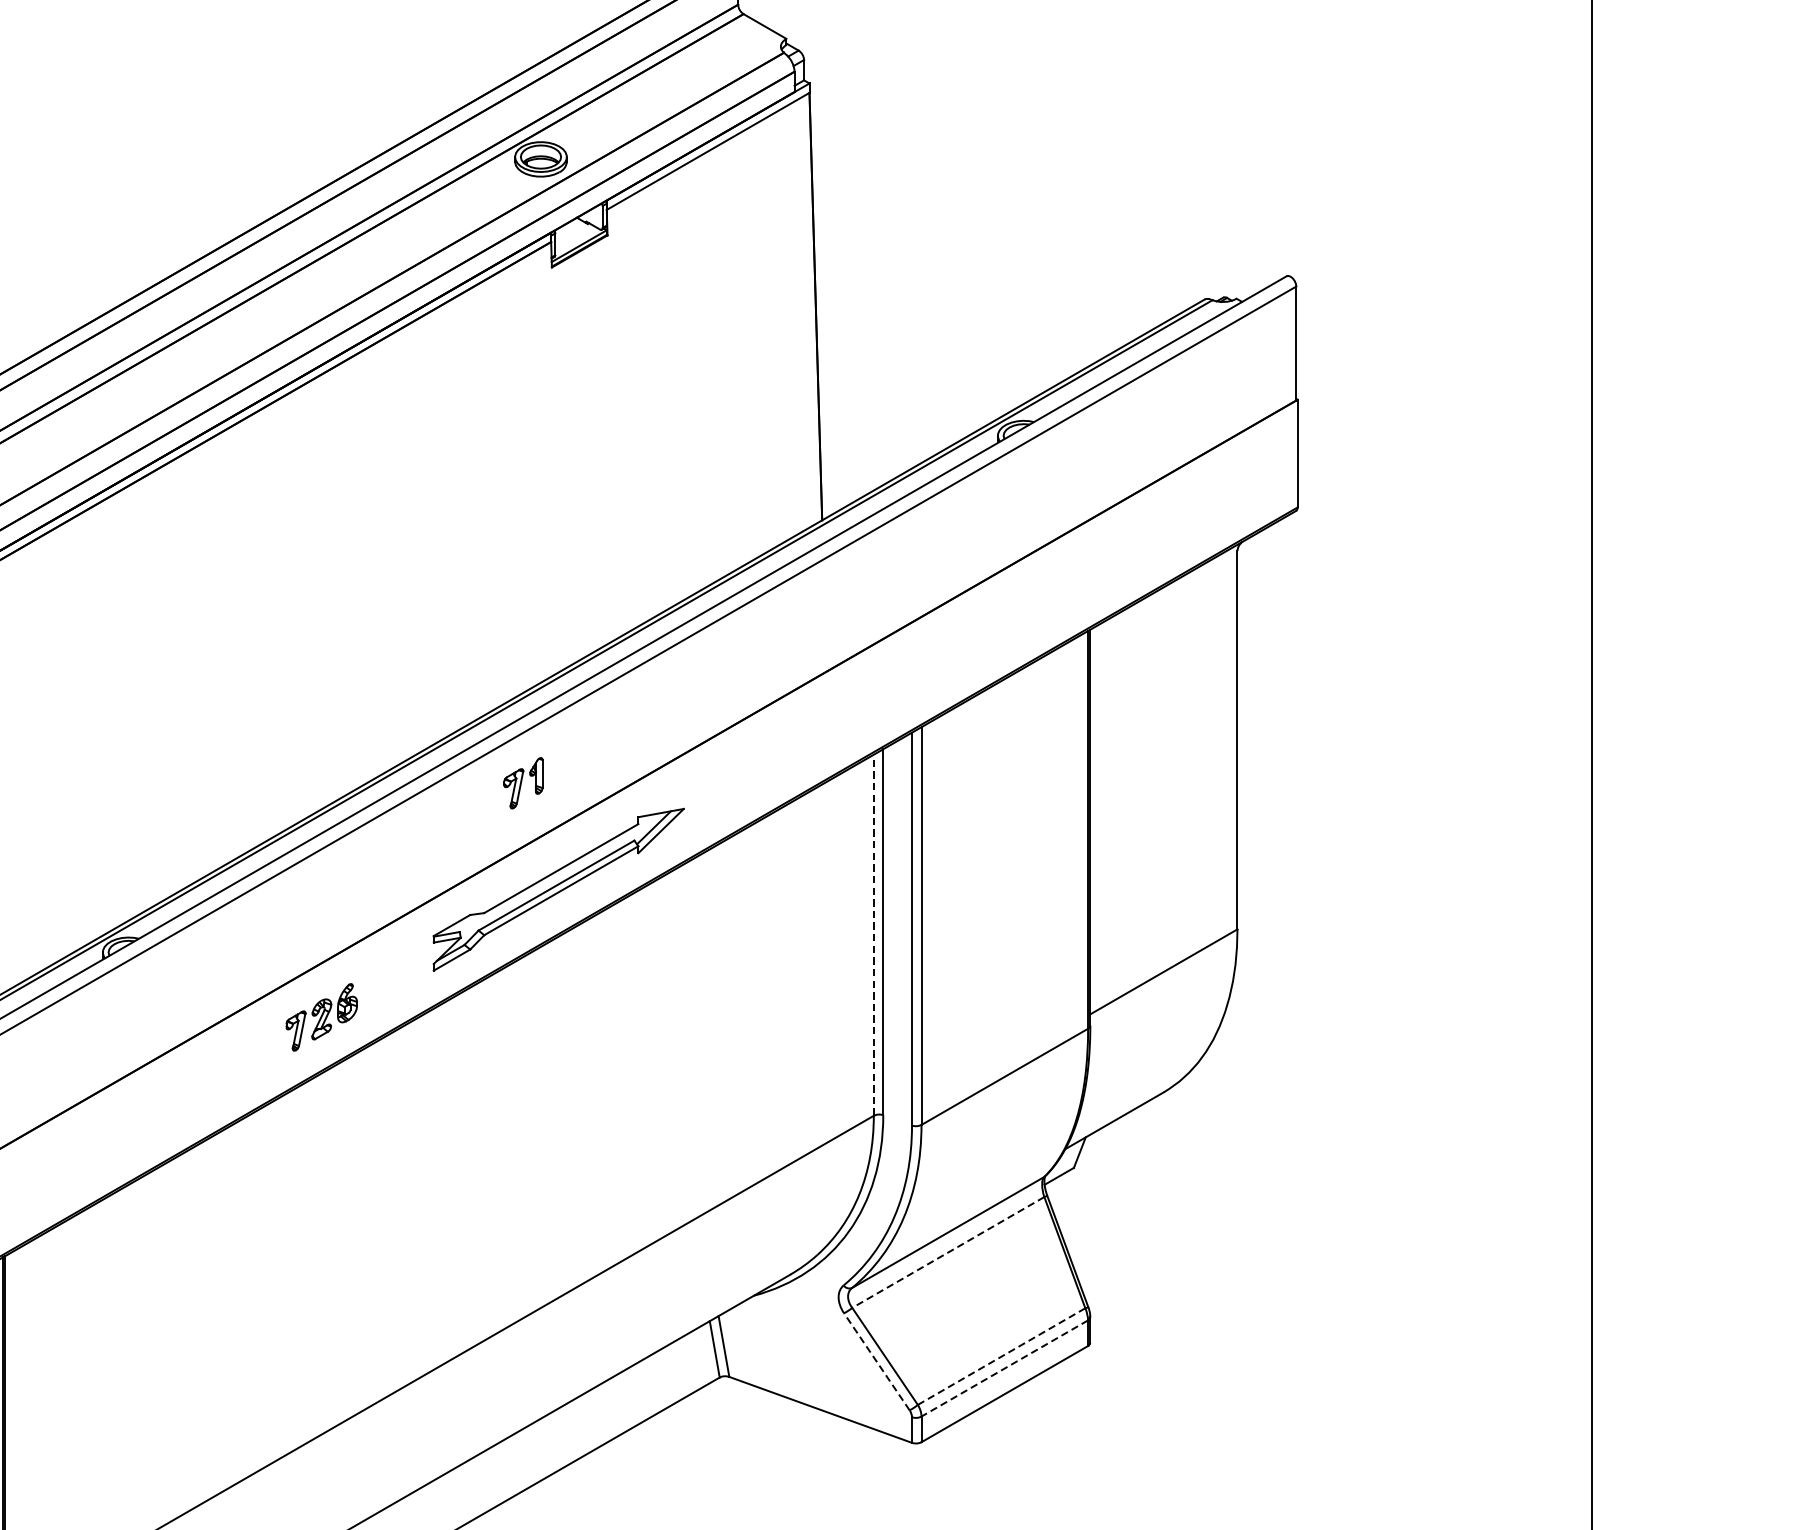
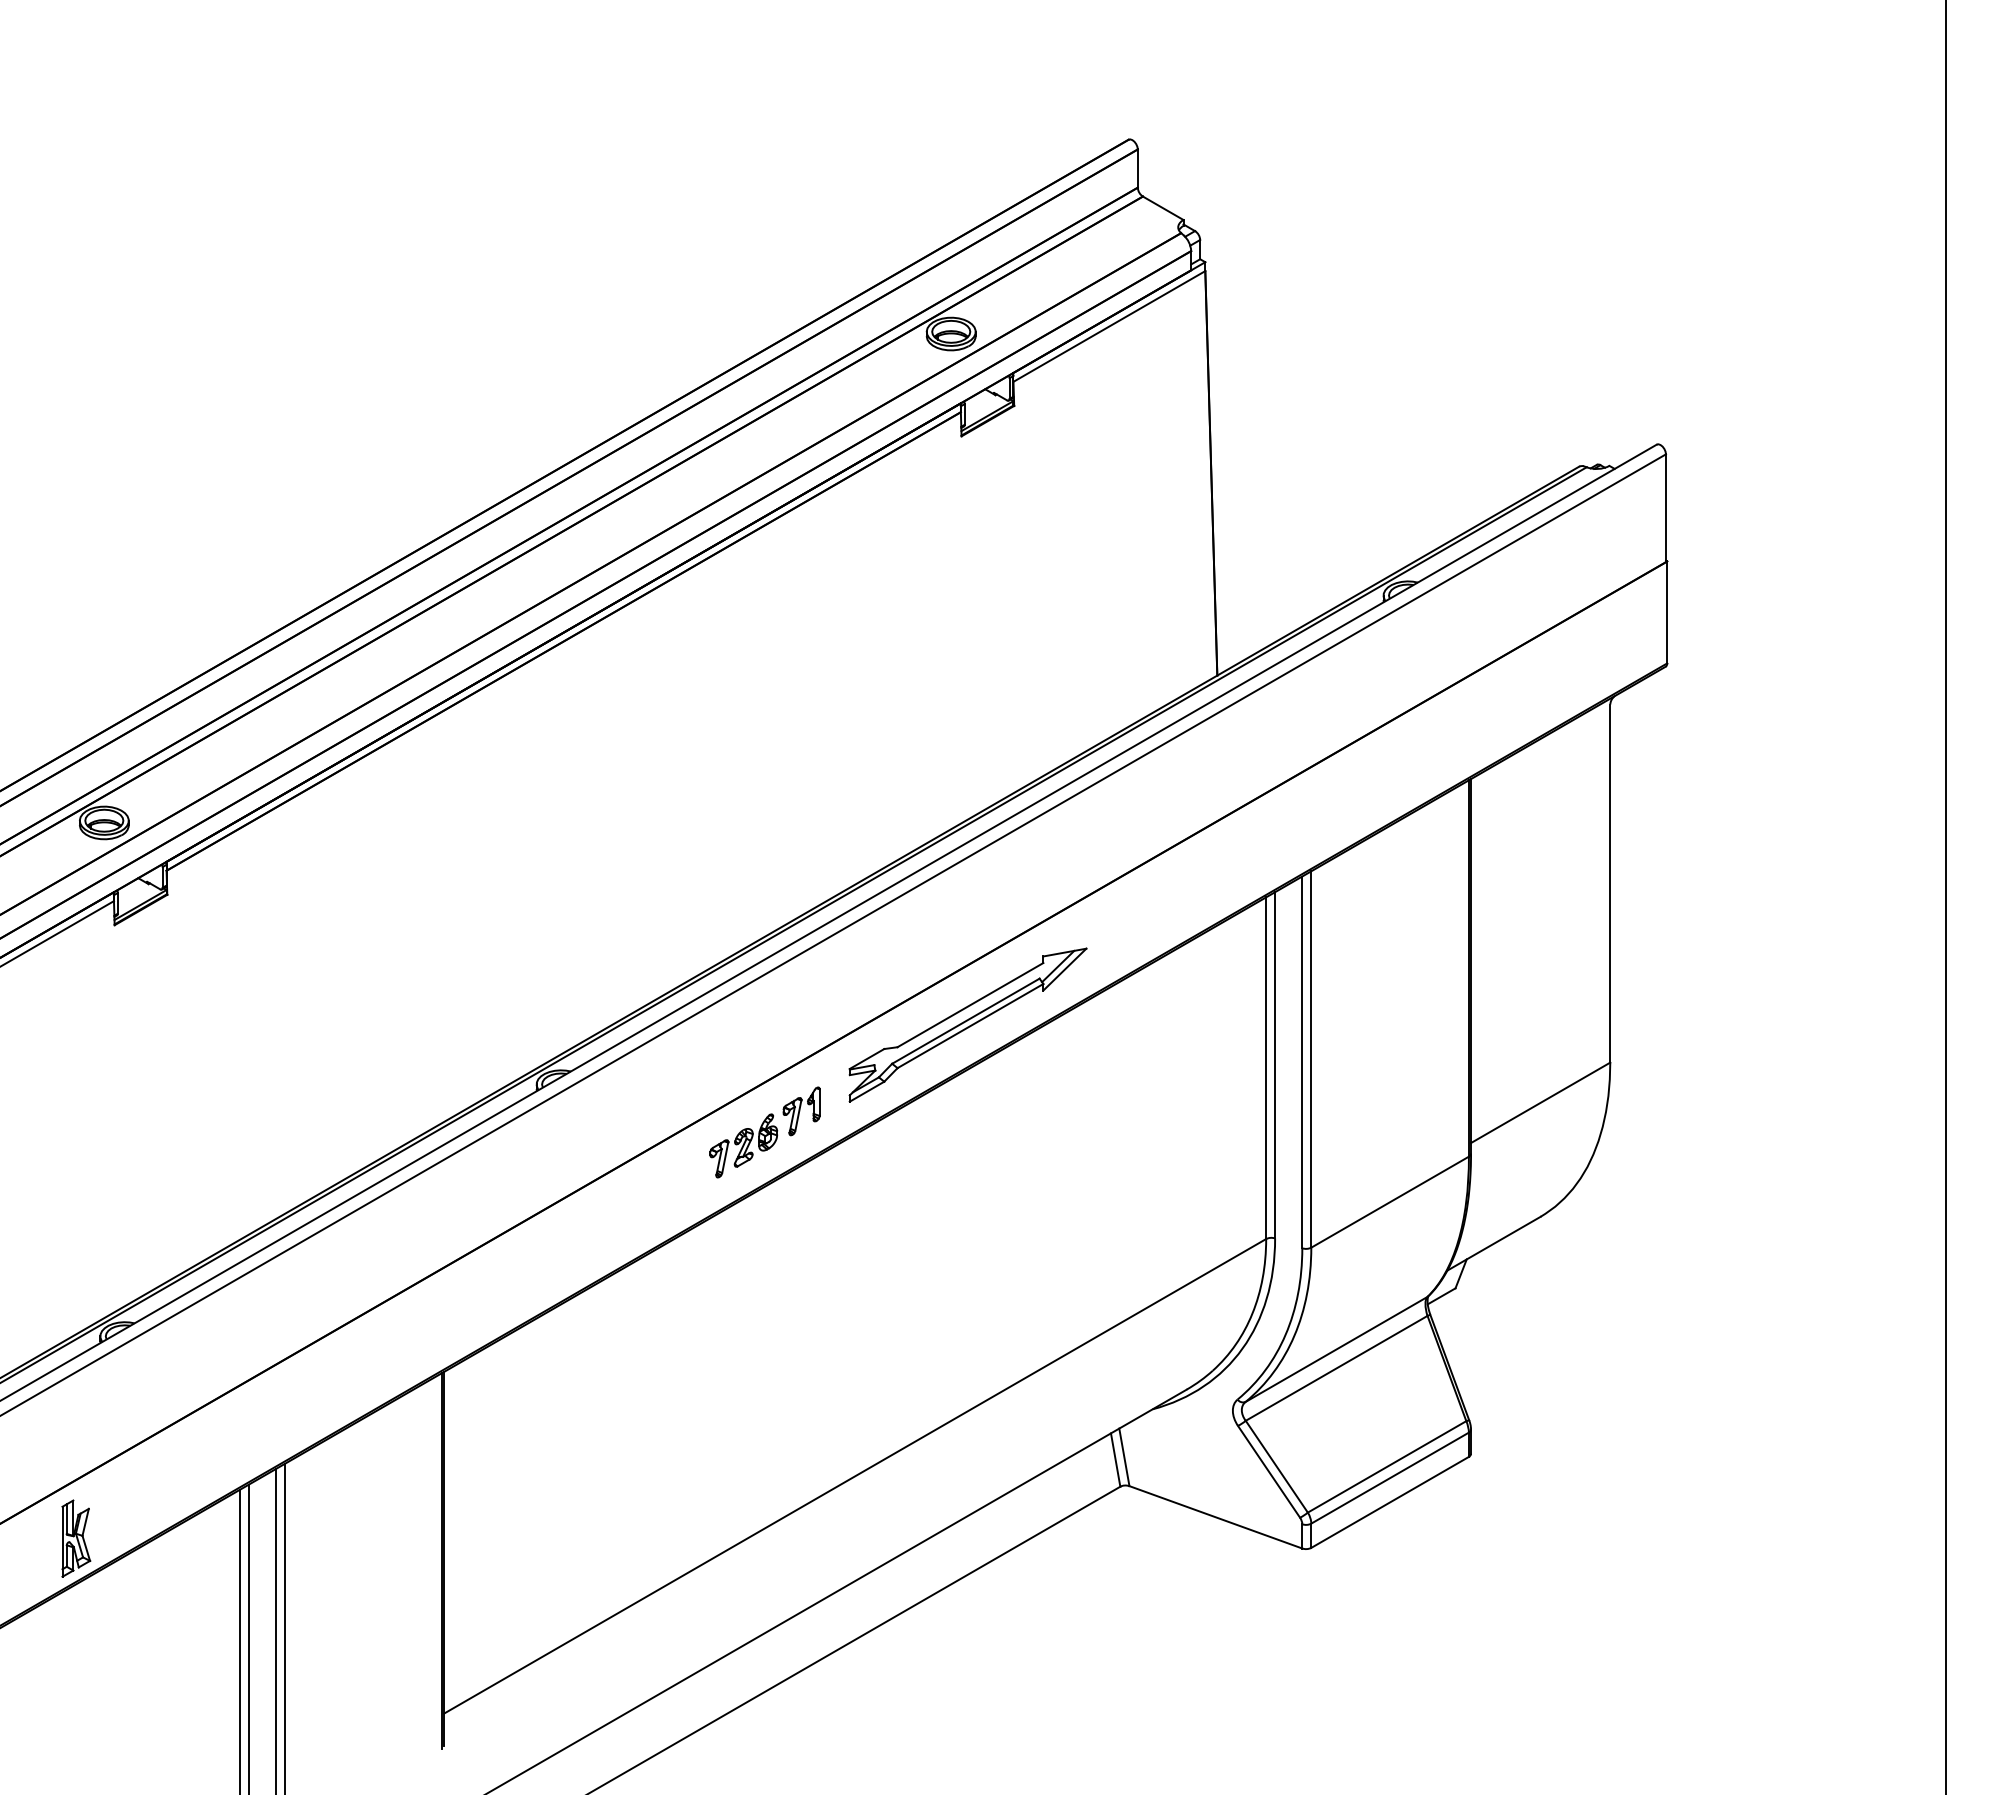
part: (523, 783) -> (801, 1111), moved
line: (874, 935) -> (1266, 1068), dashed -> solid
line: (948, 1252) -> (1336, 1368), dashed -> solid
line: (1002, 1356) -> (1387, 1466), dashed -> solid
line: (876, 1361) -> (1268, 1471), dashed -> solid
line: (1005, 1368) -> (1390, 1478), dashed -> solid

